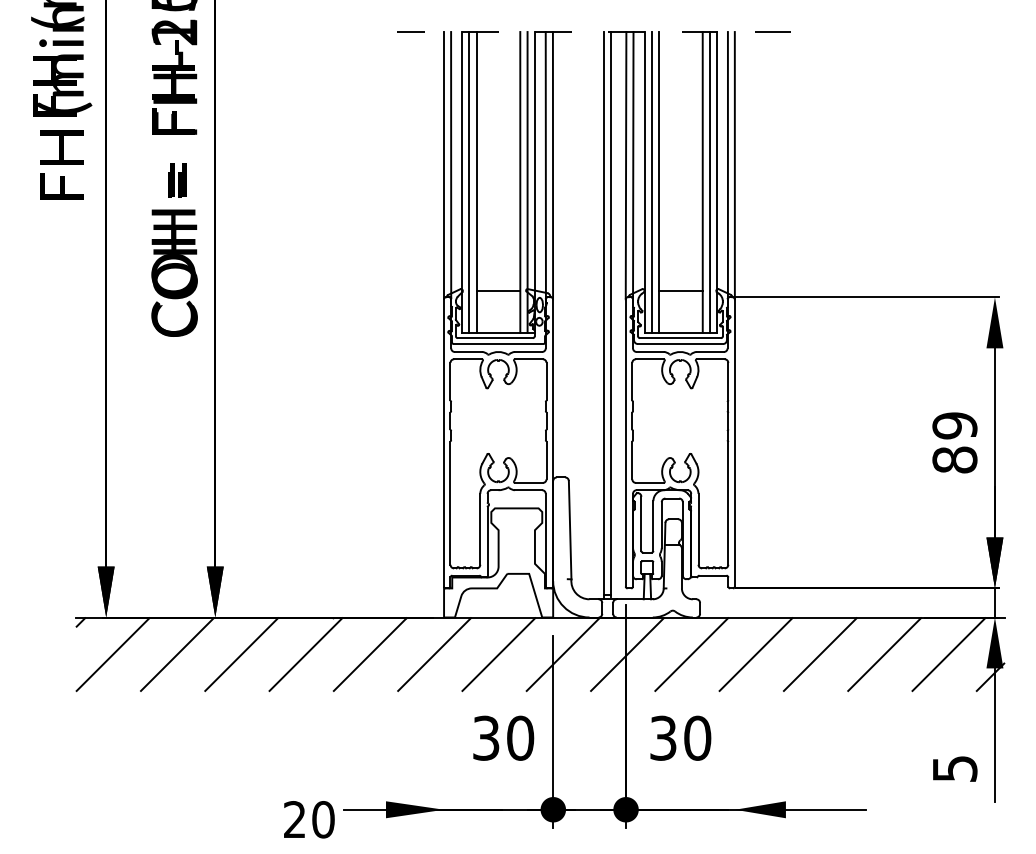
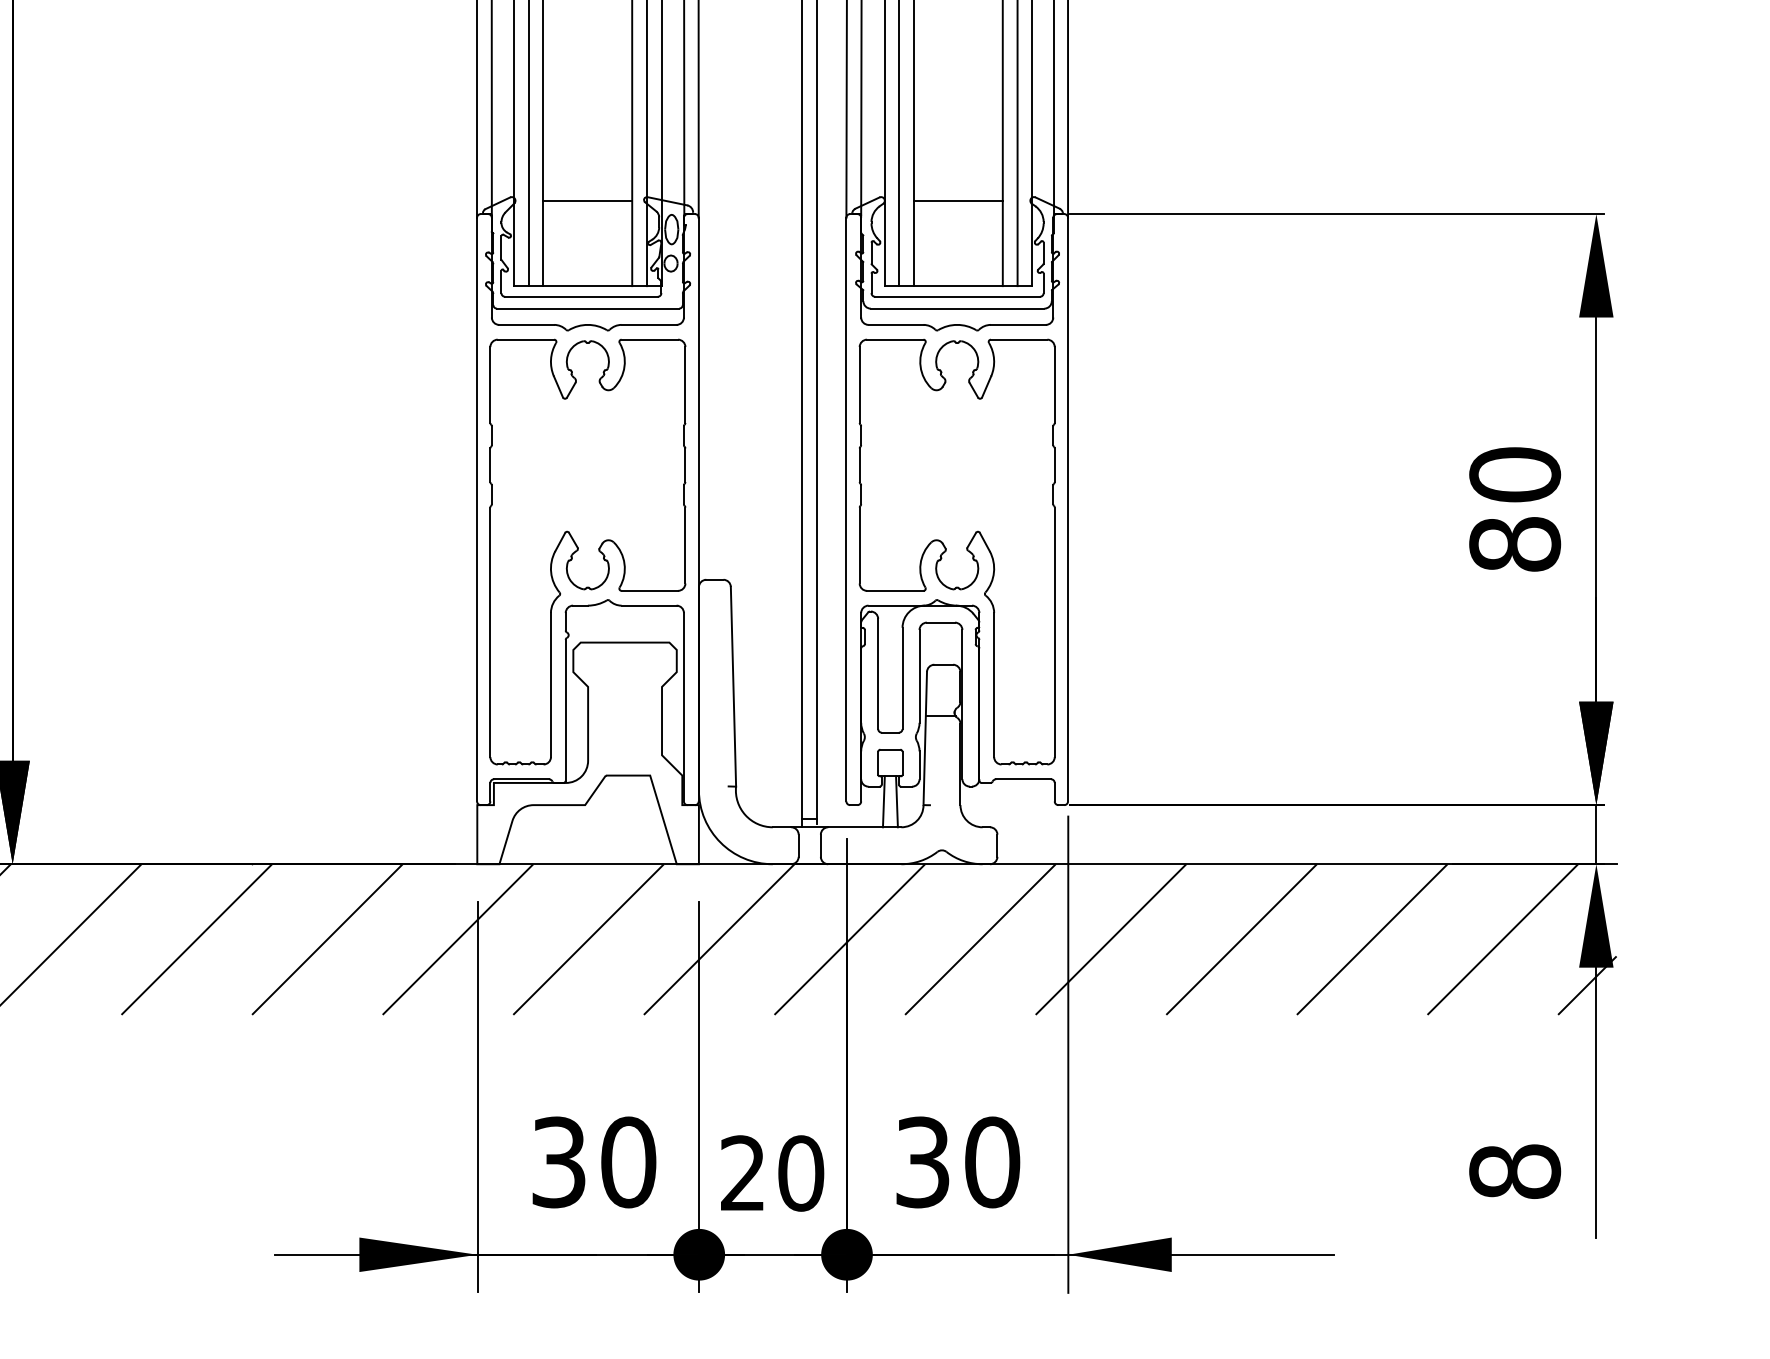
text: (954, 425) -> (1514, 474), 89 -> 80
line: (734, 711) -> (1067, 1055), added
line: (444, 731) -> (478, 1095), added
text: (503, 737) -> (593, 1160), moved
text: (680, 737) -> (957, 1160), moved
text: (954, 768) -> (1514, 1170), 5 -> 8
text: (309, 819) -> (772, 1172), moved

